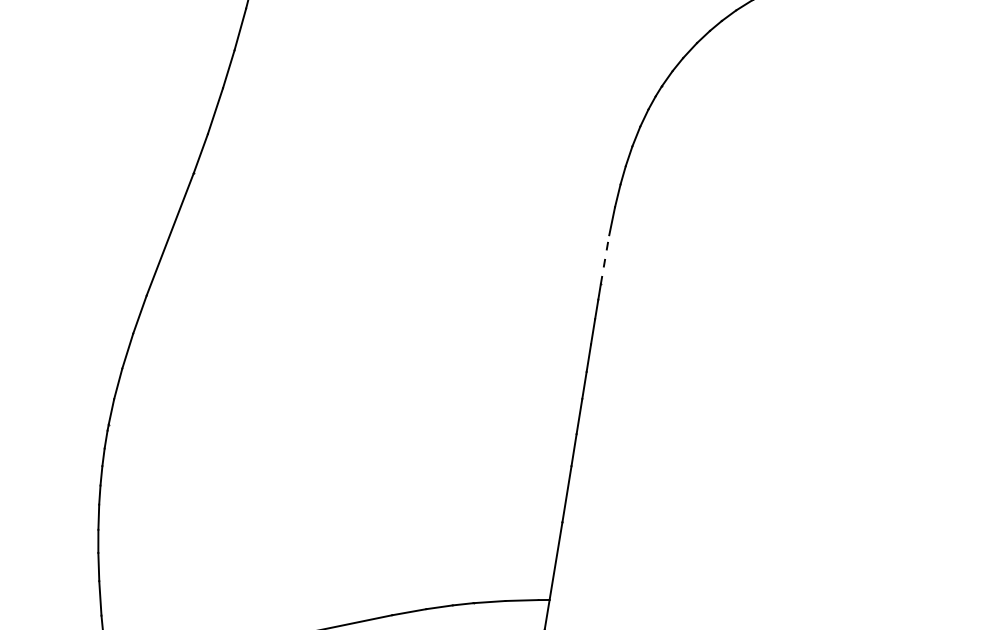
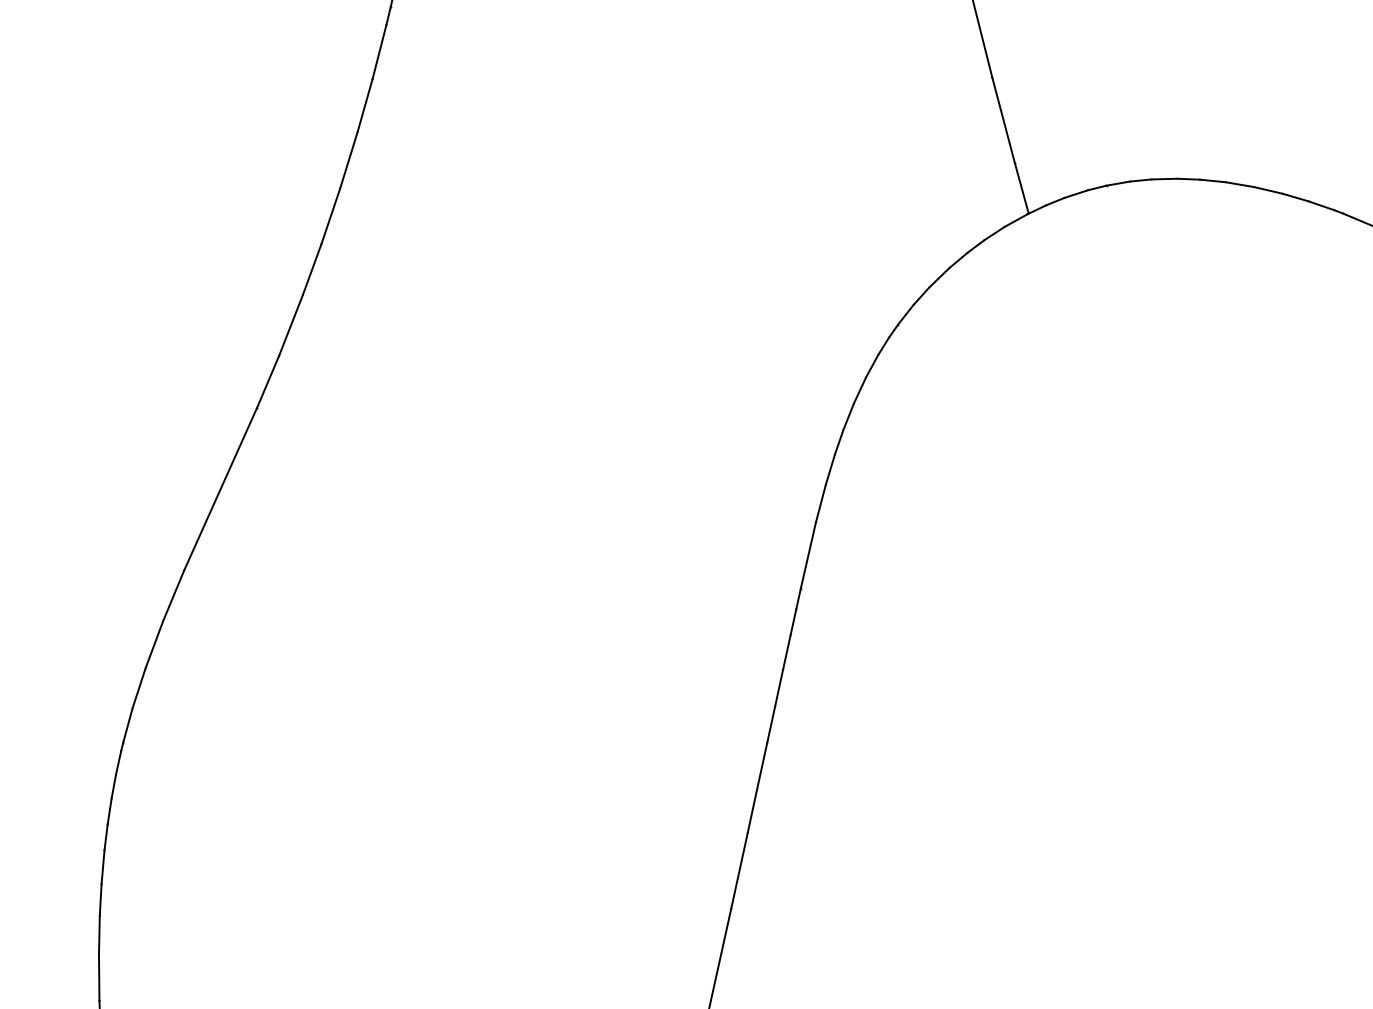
line: (605, 259) -> (808, 555), dashed -> solid

